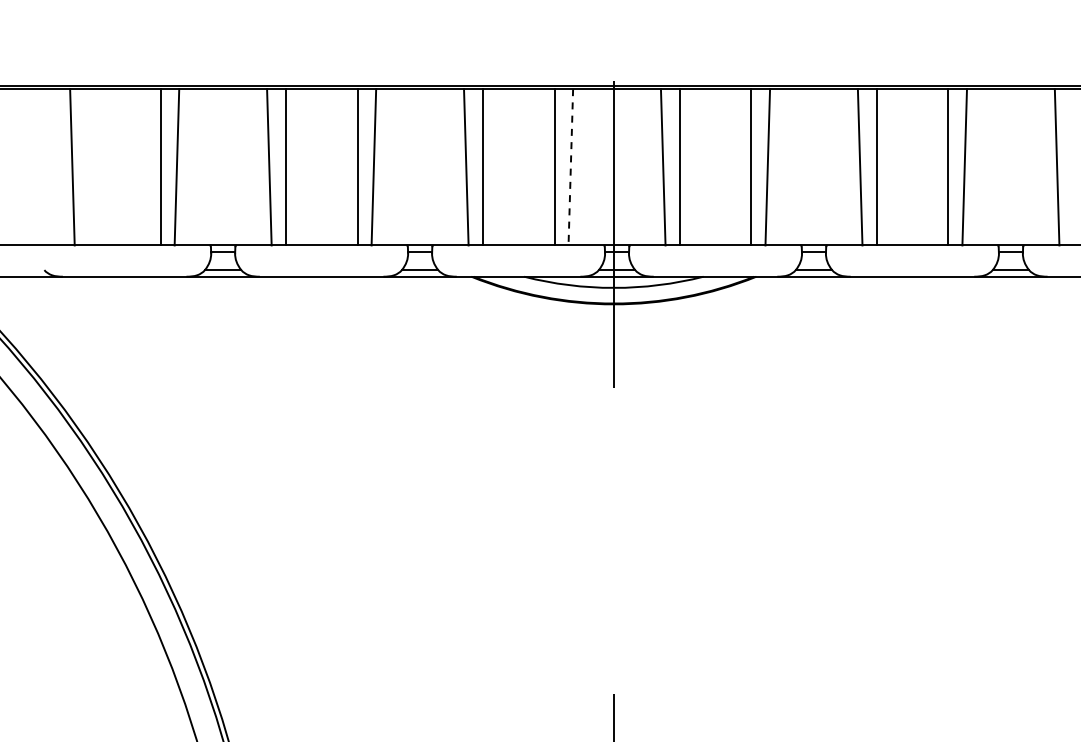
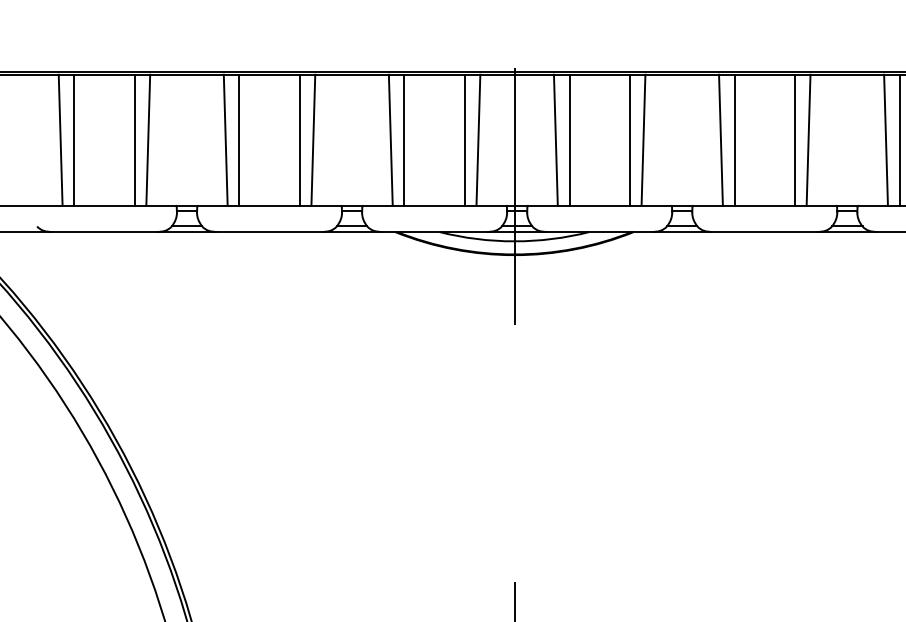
line: (88, 167) -> (74, 140), added
line: (570, 167) -> (478, 140), dashed -> solid
line: (1073, 167) -> (899, 140), added

